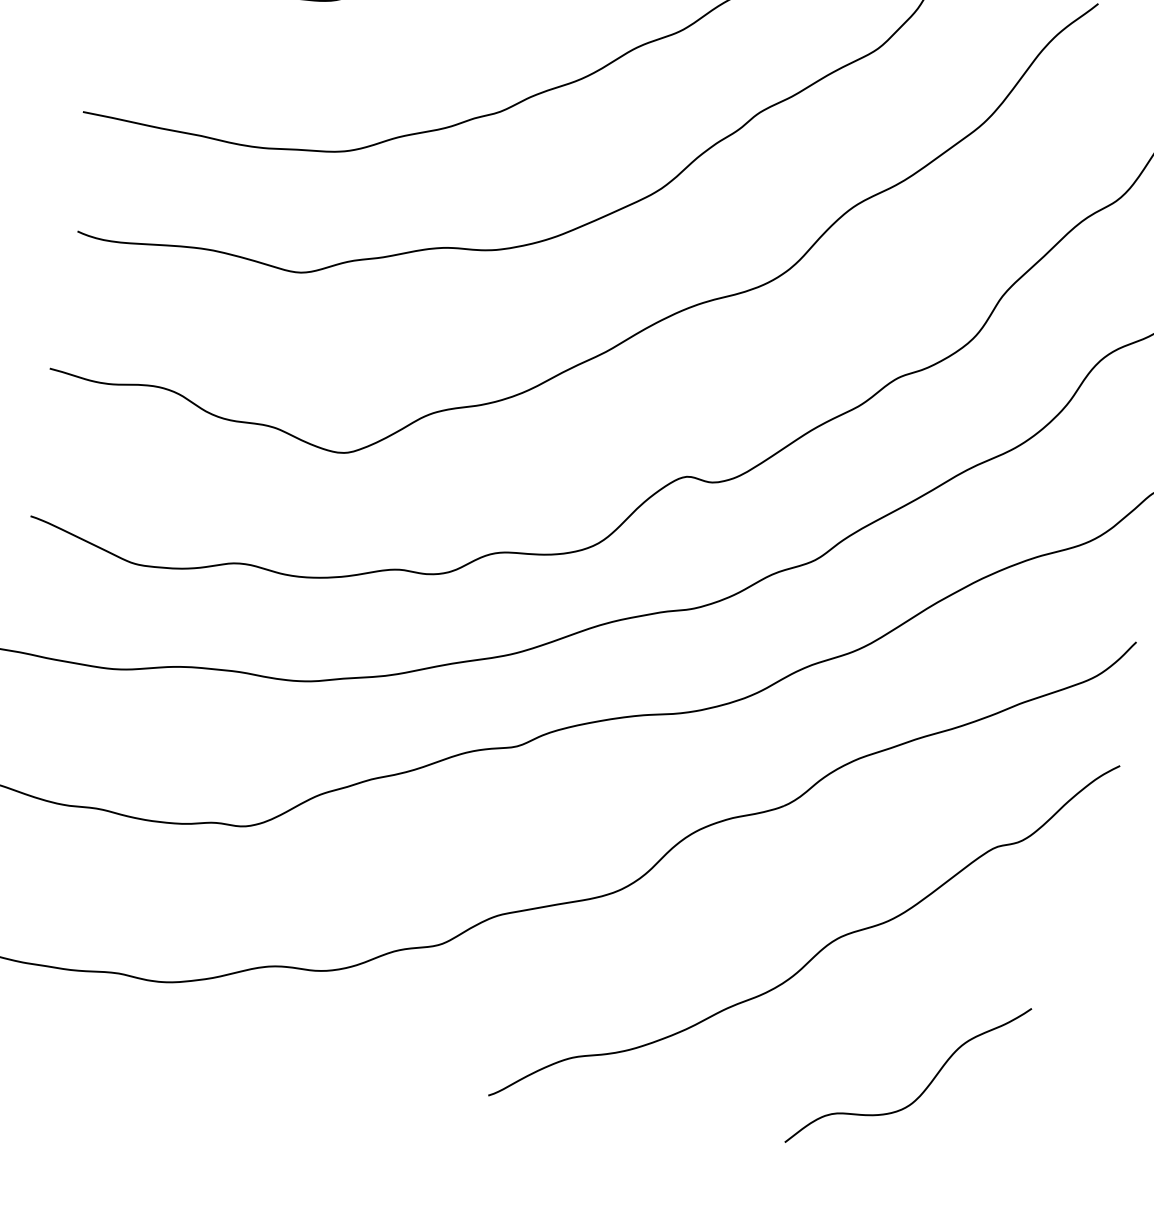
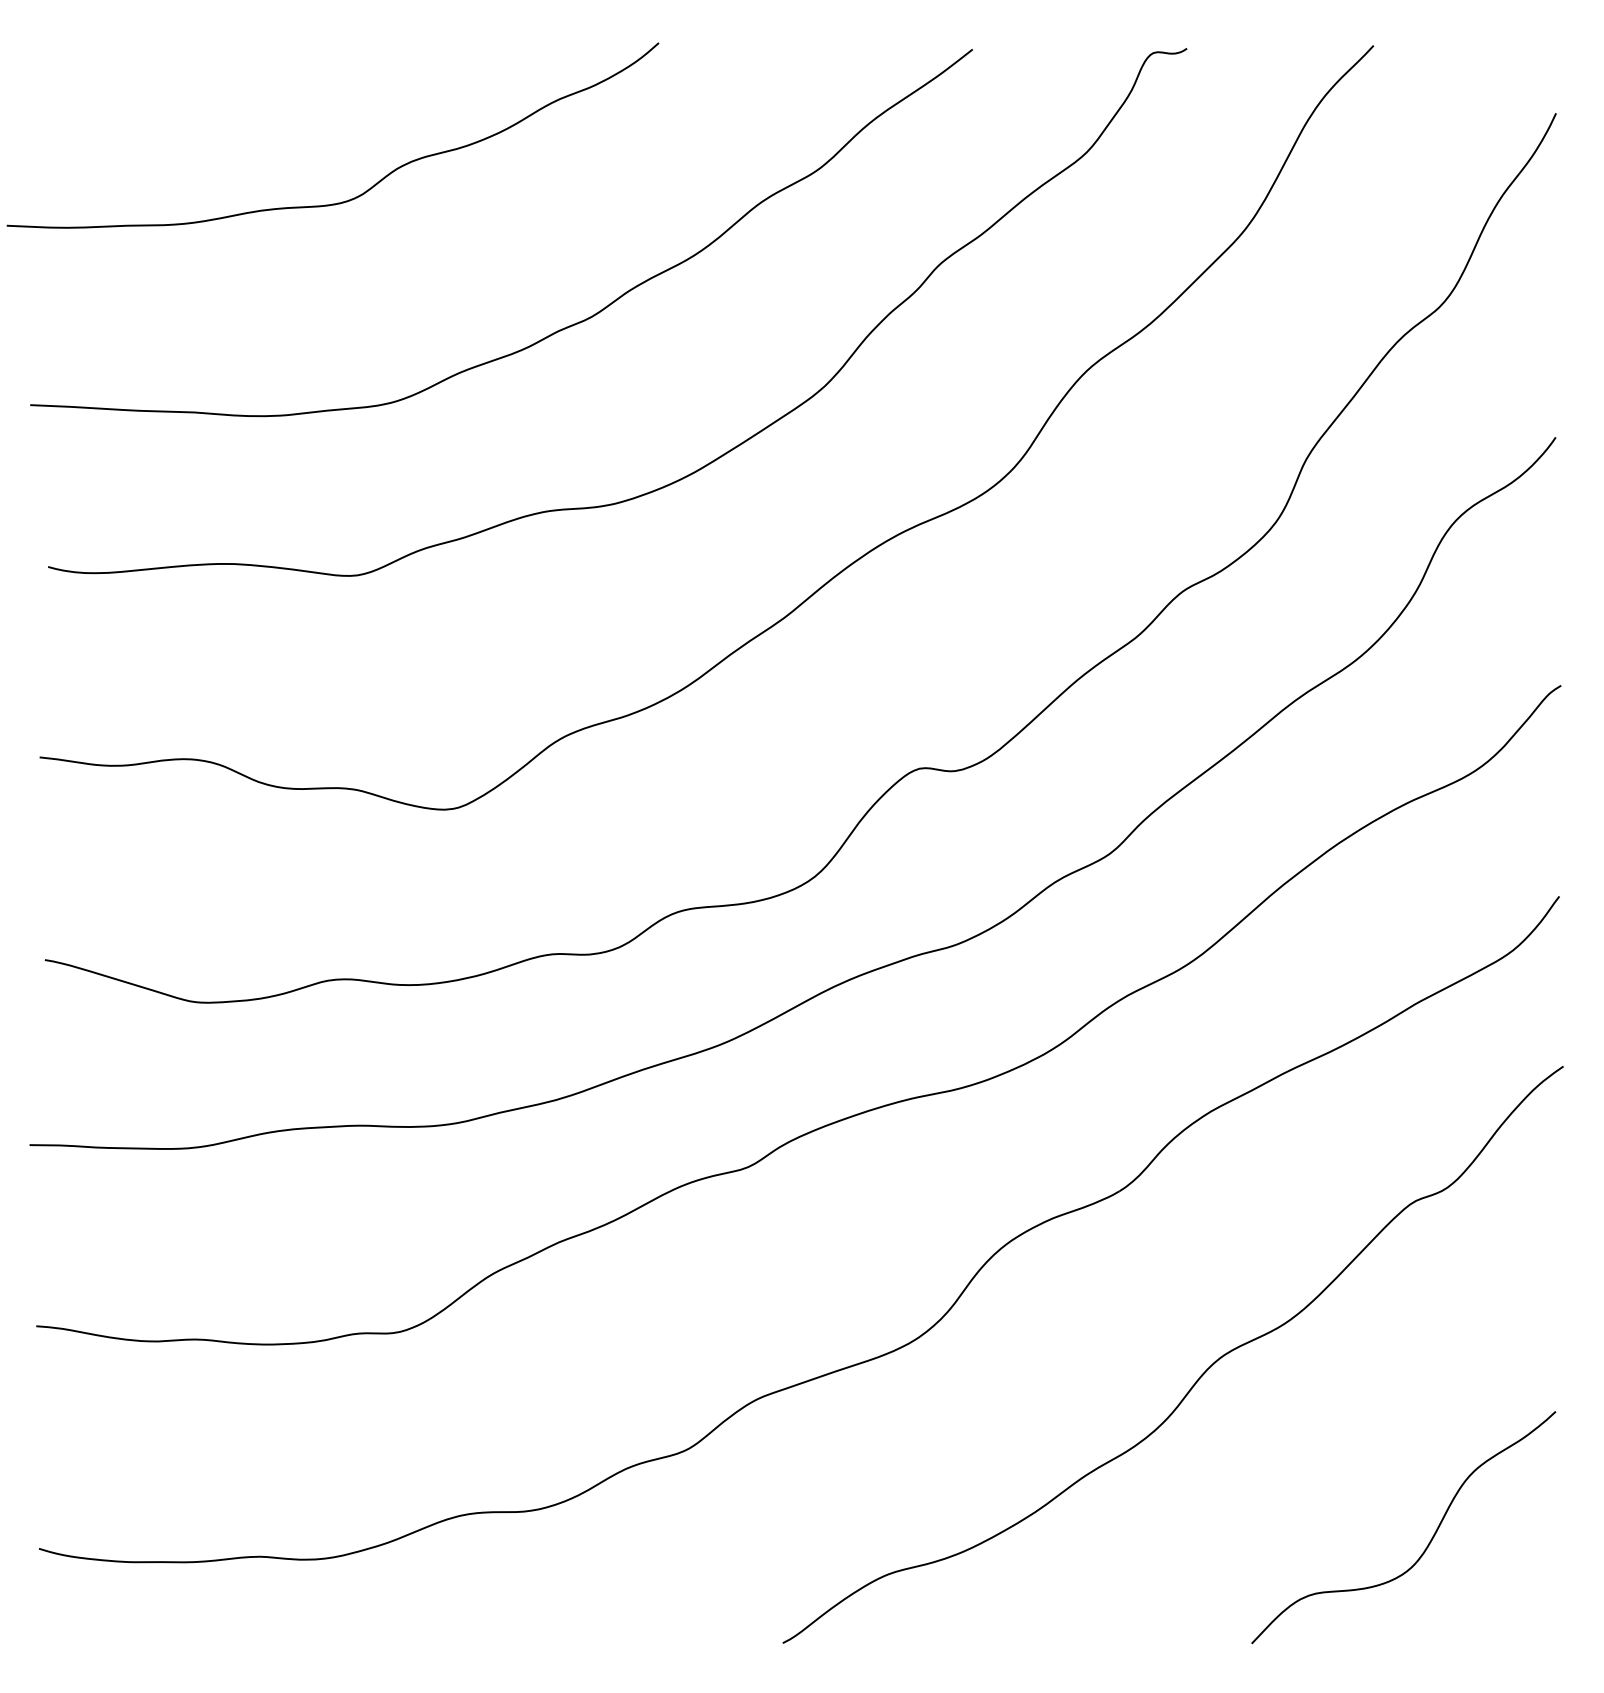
curve: (925, 1088) -> (1429, 1541), moved

